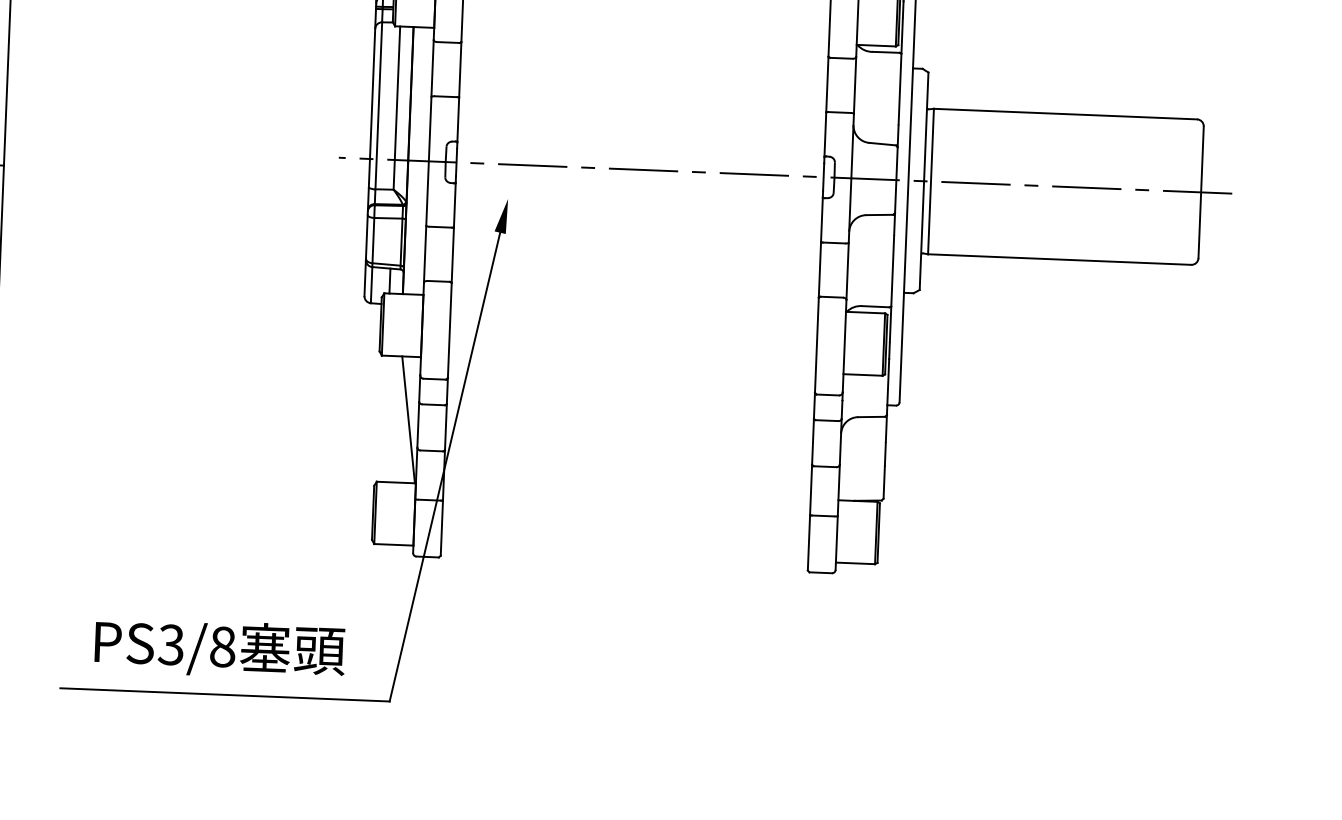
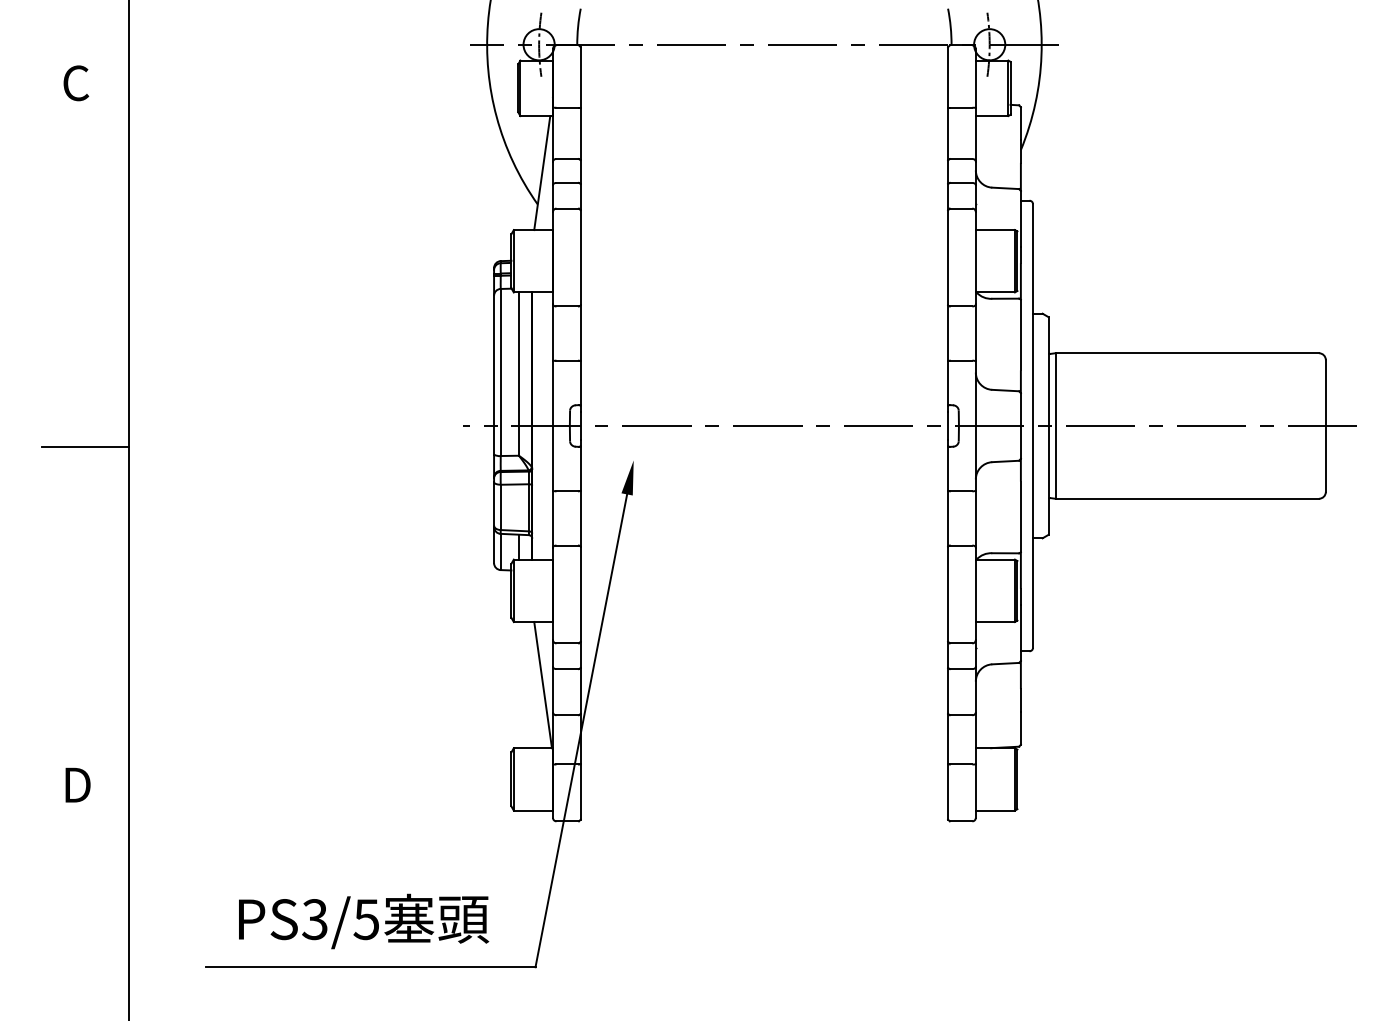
text: (222, 646) -> (366, 919), PS3/8 -> PS3/5

